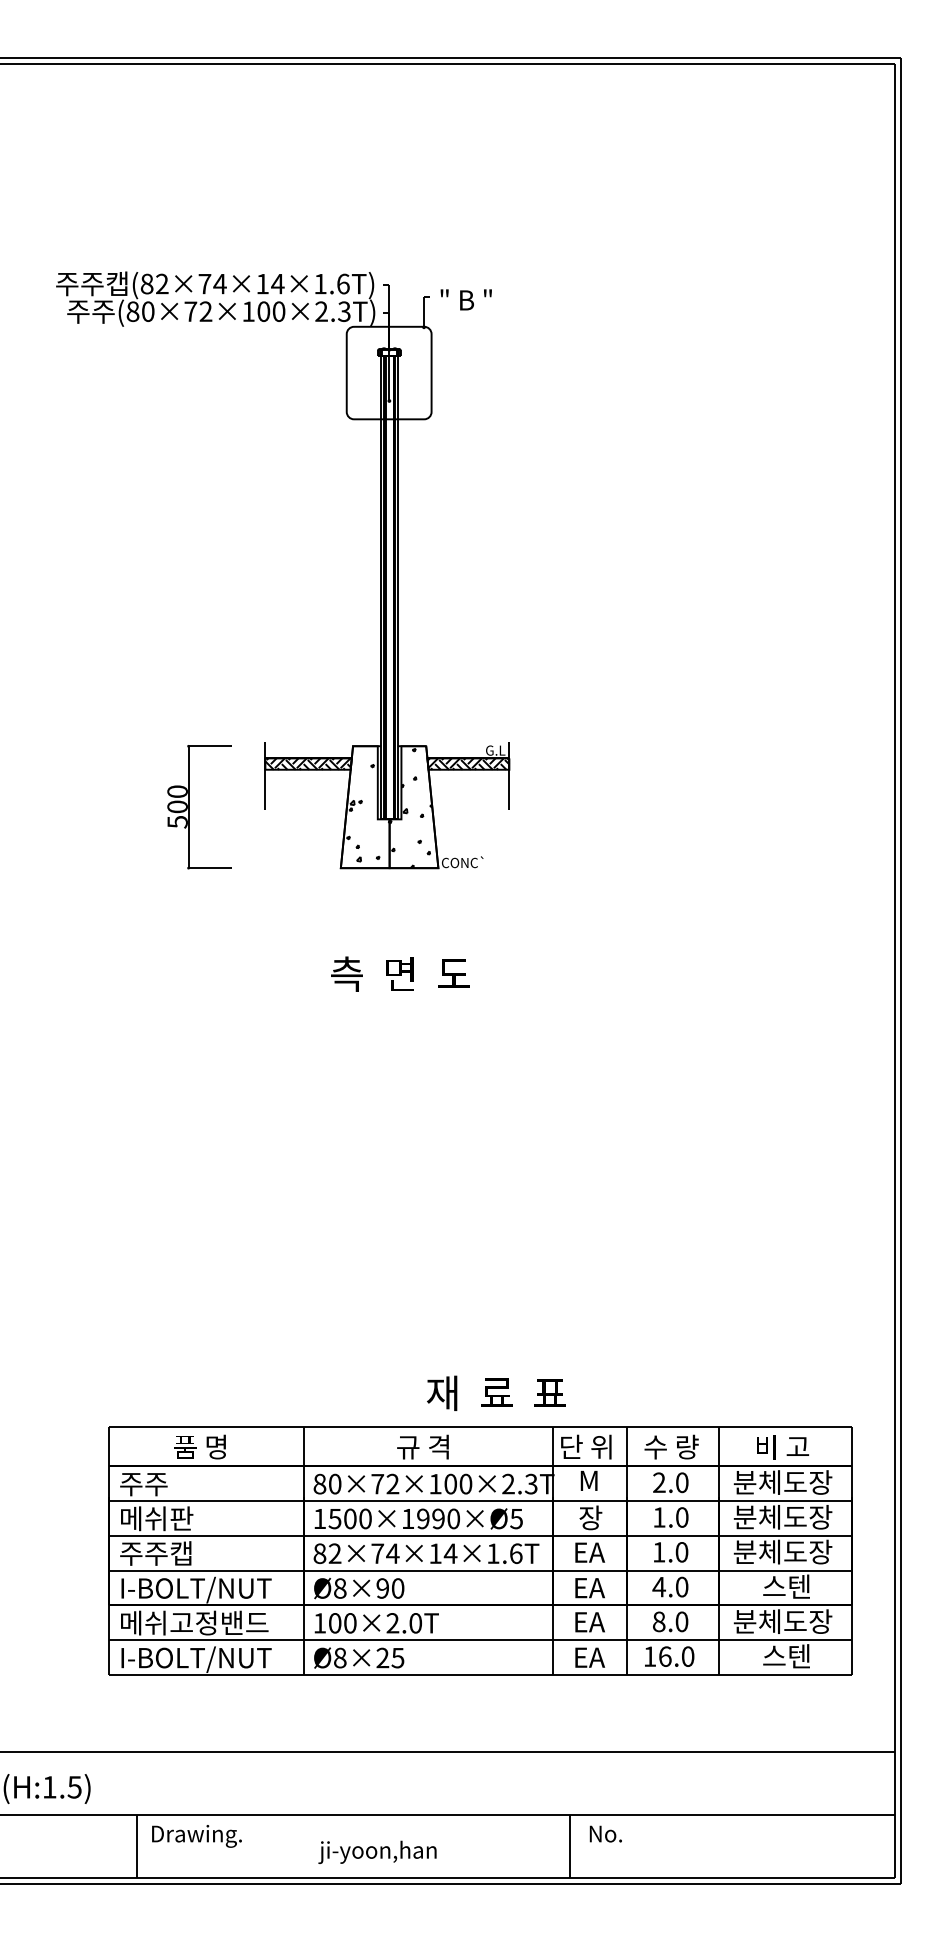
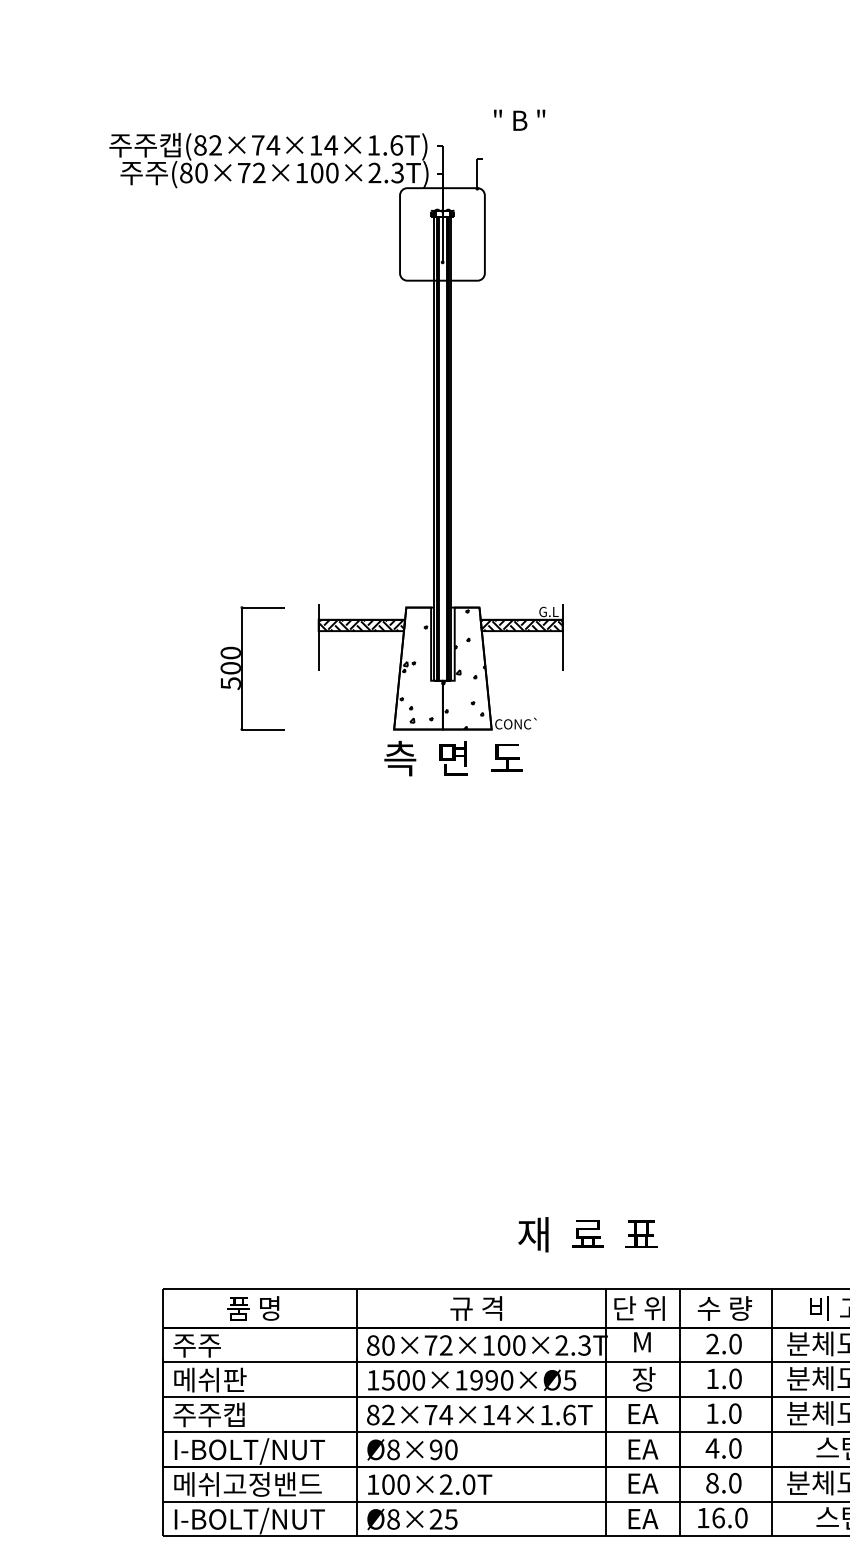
text: (465, 299) -> (518, 119), moved
text: (400, 973) -> (453, 757), moved
text: (496, 1392) -> (587, 1233), moved

